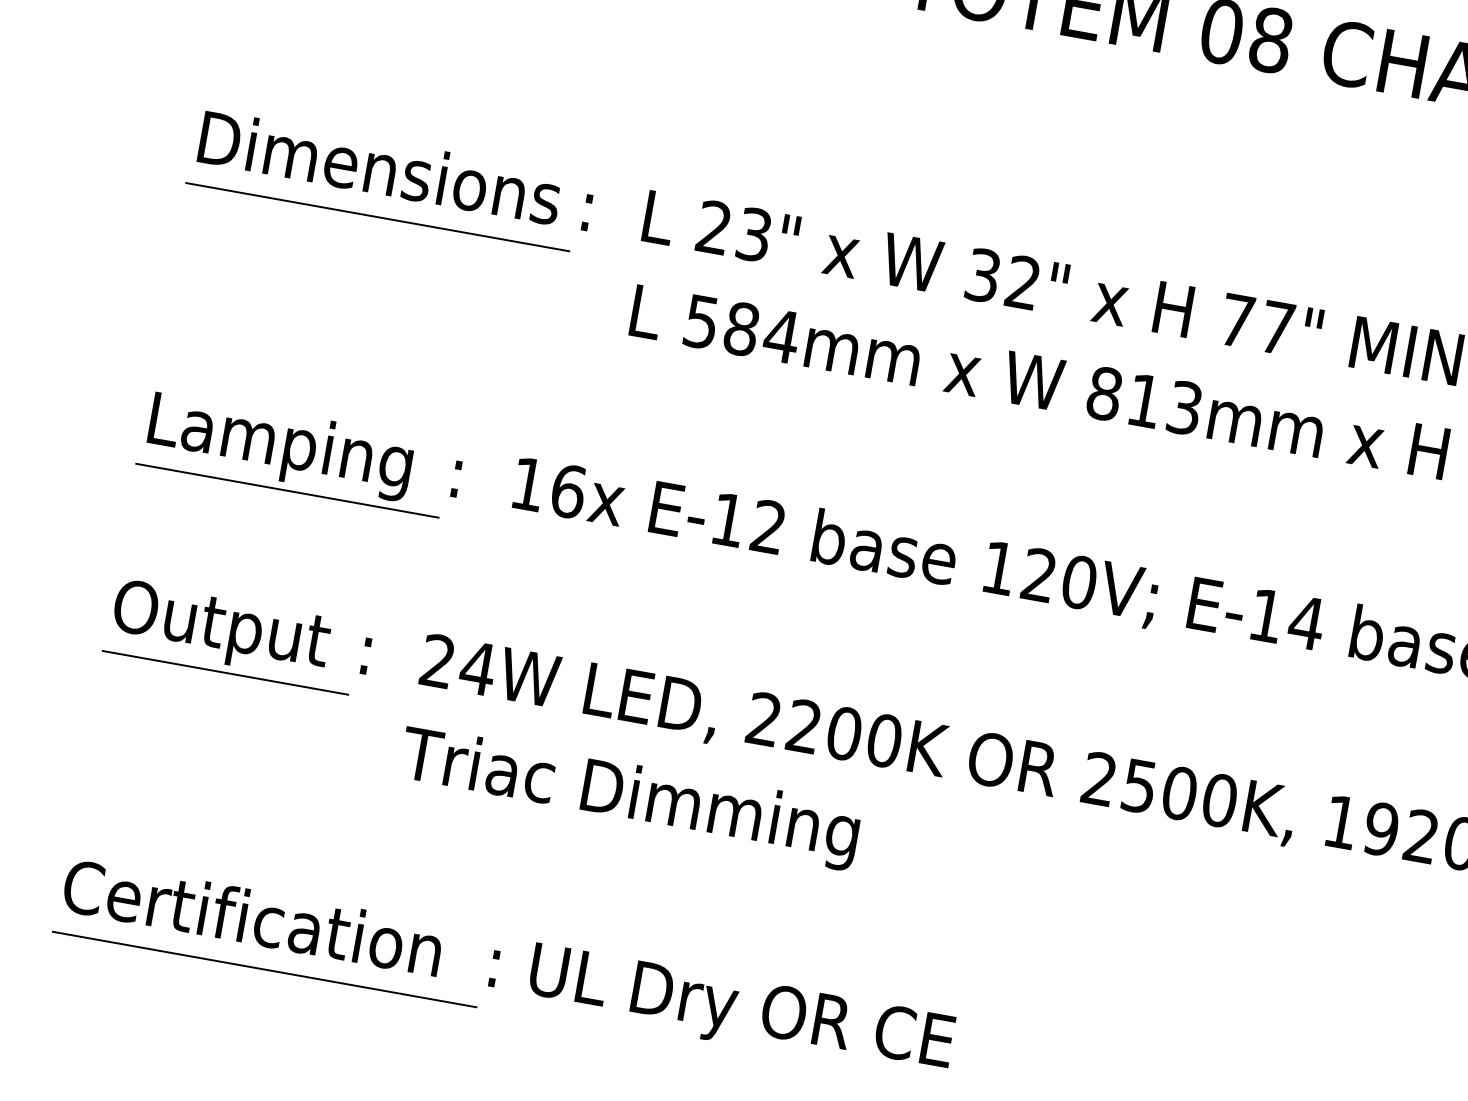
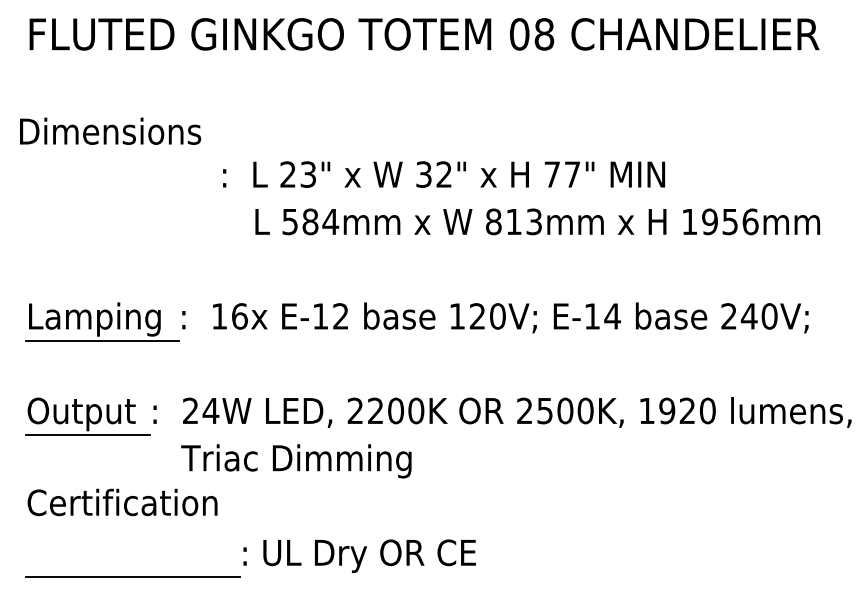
text: (380, 165) -> (110, 130), moved
line: (377, 216) -> (122, 198), removed
text: (252, 917) -> (122, 502), moved

